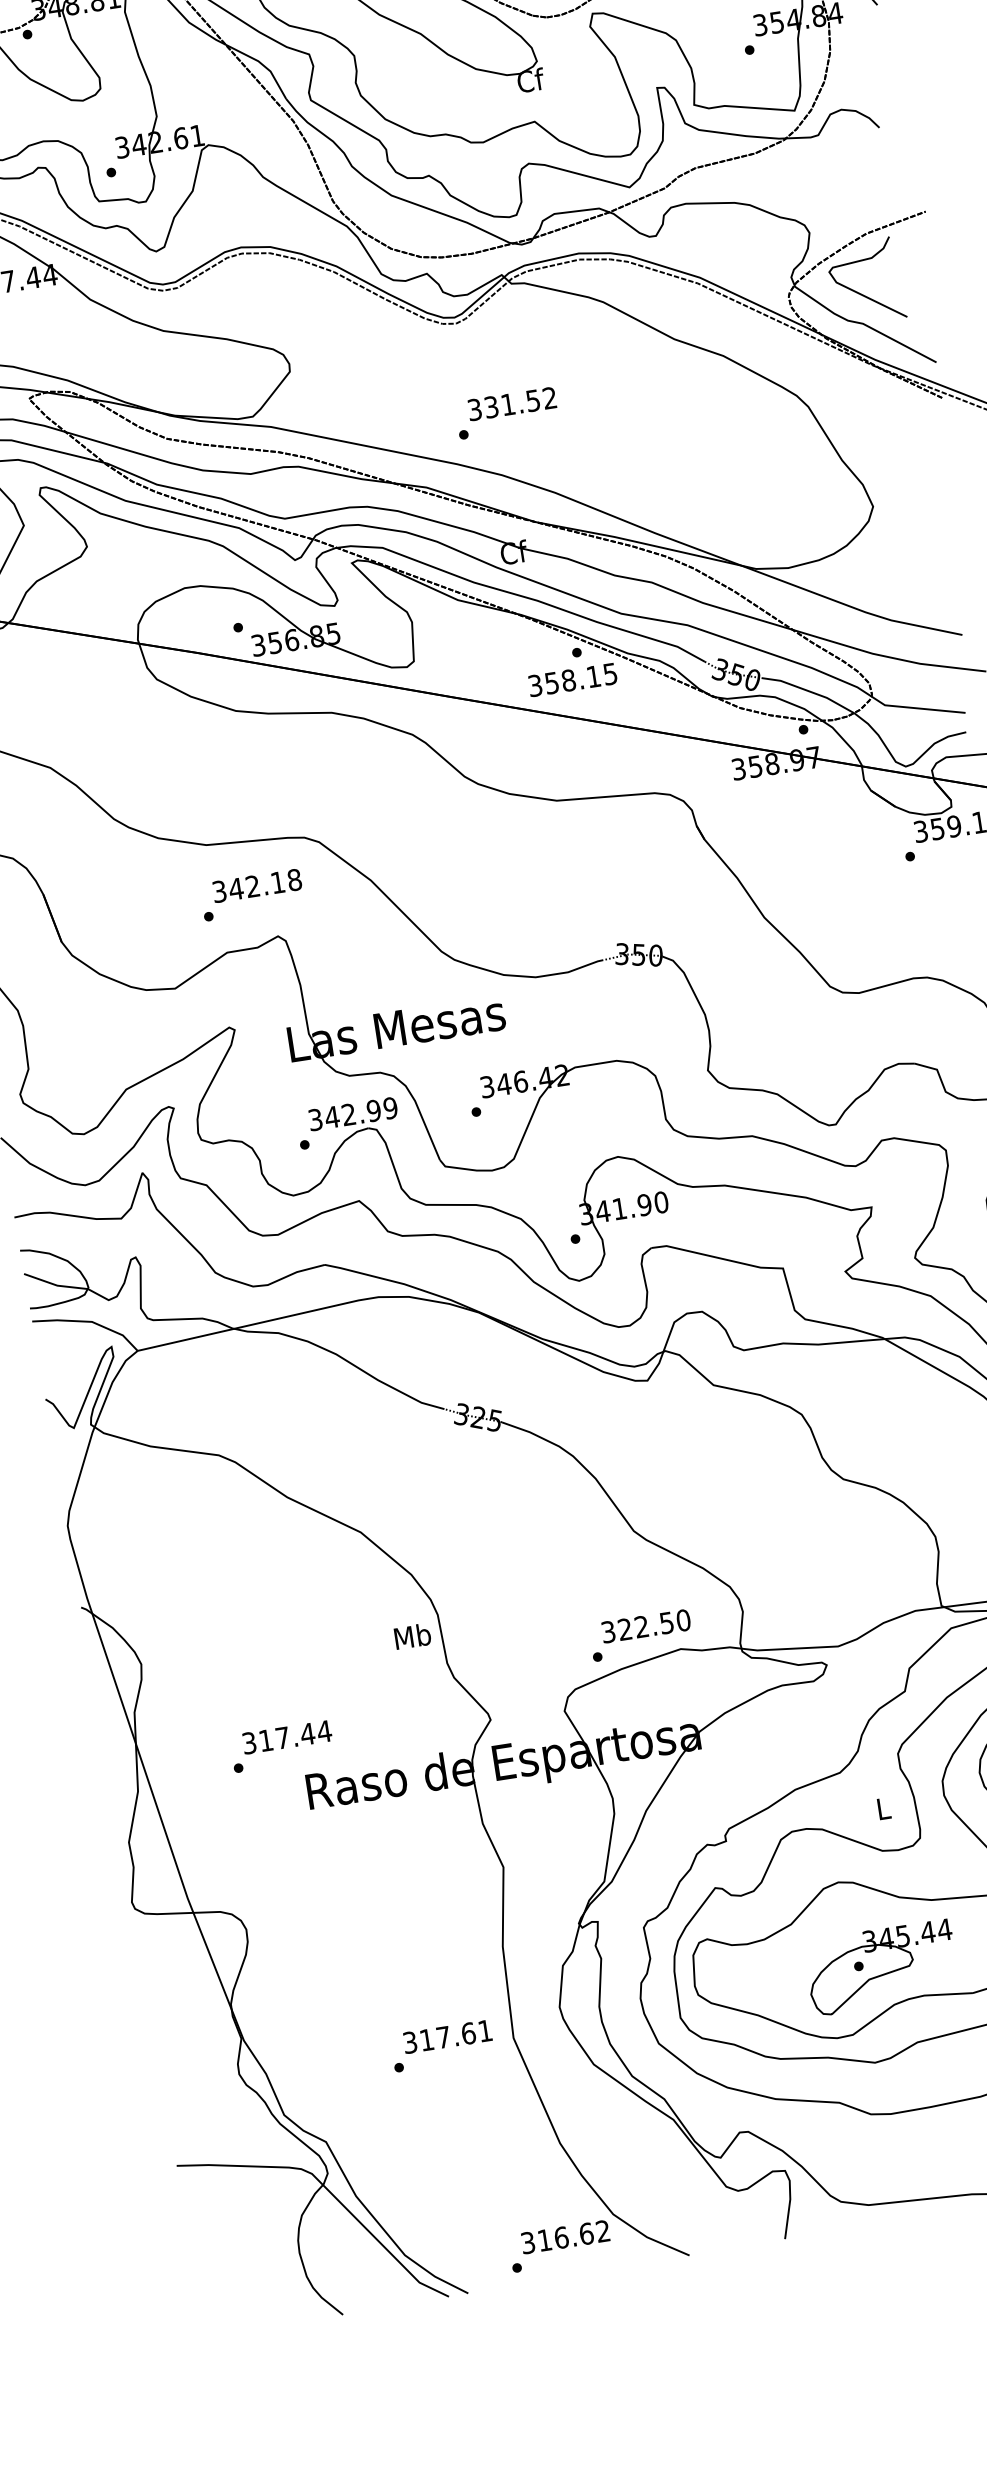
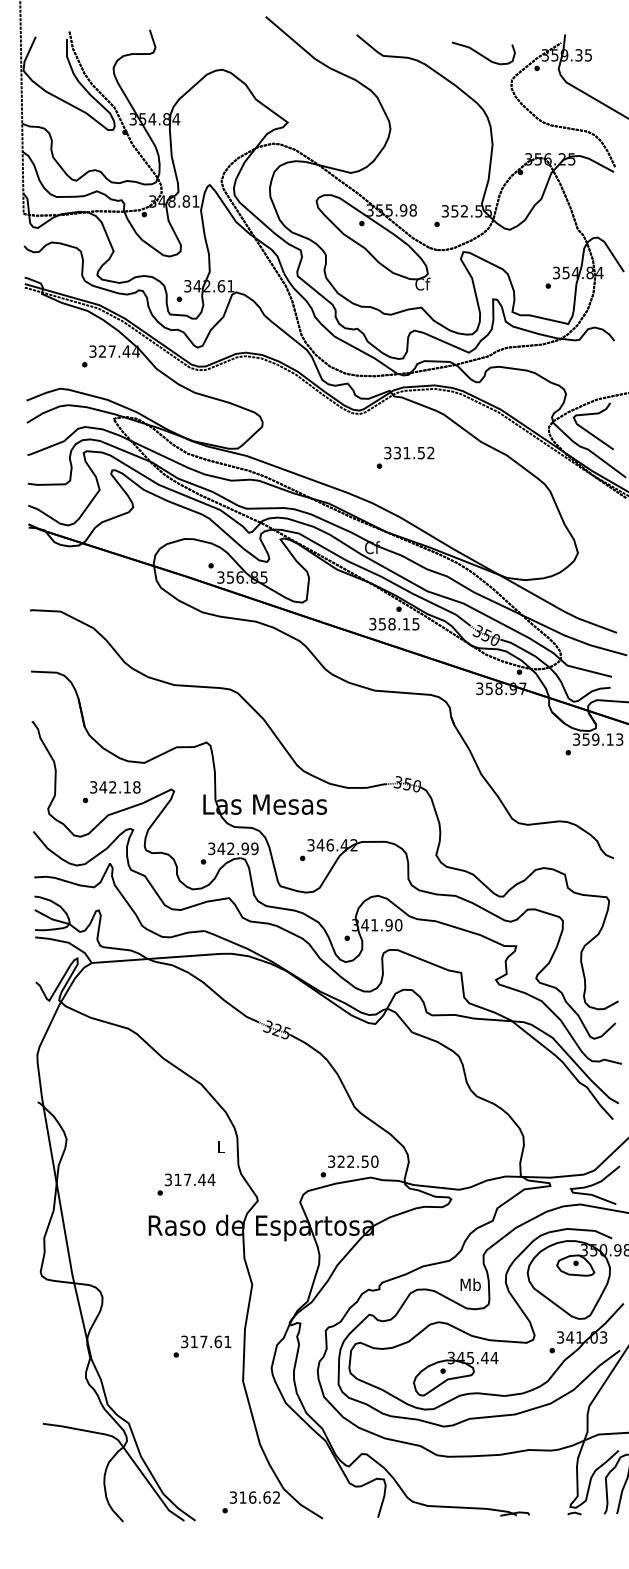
text: (506, 412) -> (405, 457), moved
text: (251, 895) -> (111, 792), moved
text: (412, 1635) -> (221, 1146), Mb -> L
text: (282, 1746) -> (186, 1184), moved
text: (883, 1808) -> (470, 1284), L -> Mb
text: (442, 2045) -> (202, 1346), moved

